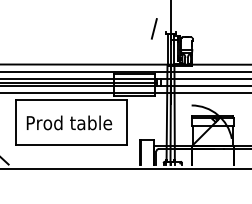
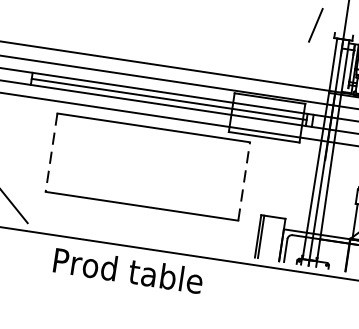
line: (16, 122) -> (52, 152), solid -> dashed
text: (69, 122) -> (128, 270), moved
line: (127, 122) -> (244, 180), solid -> dashed

